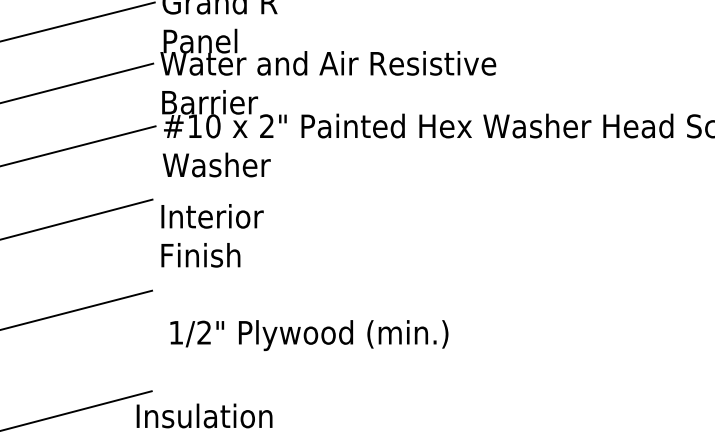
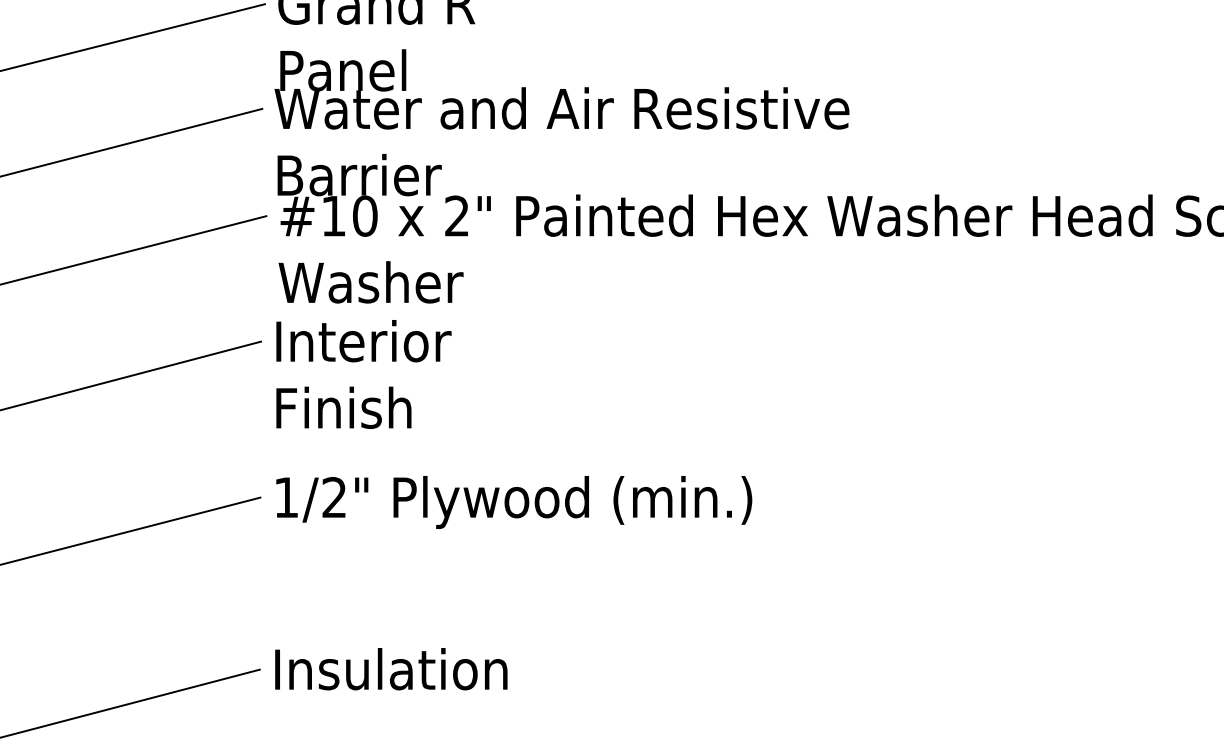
text: (212, 235) -> (363, 373), moved
text: (309, 335) -> (514, 502), moved
text: (204, 415) -> (391, 668), moved

